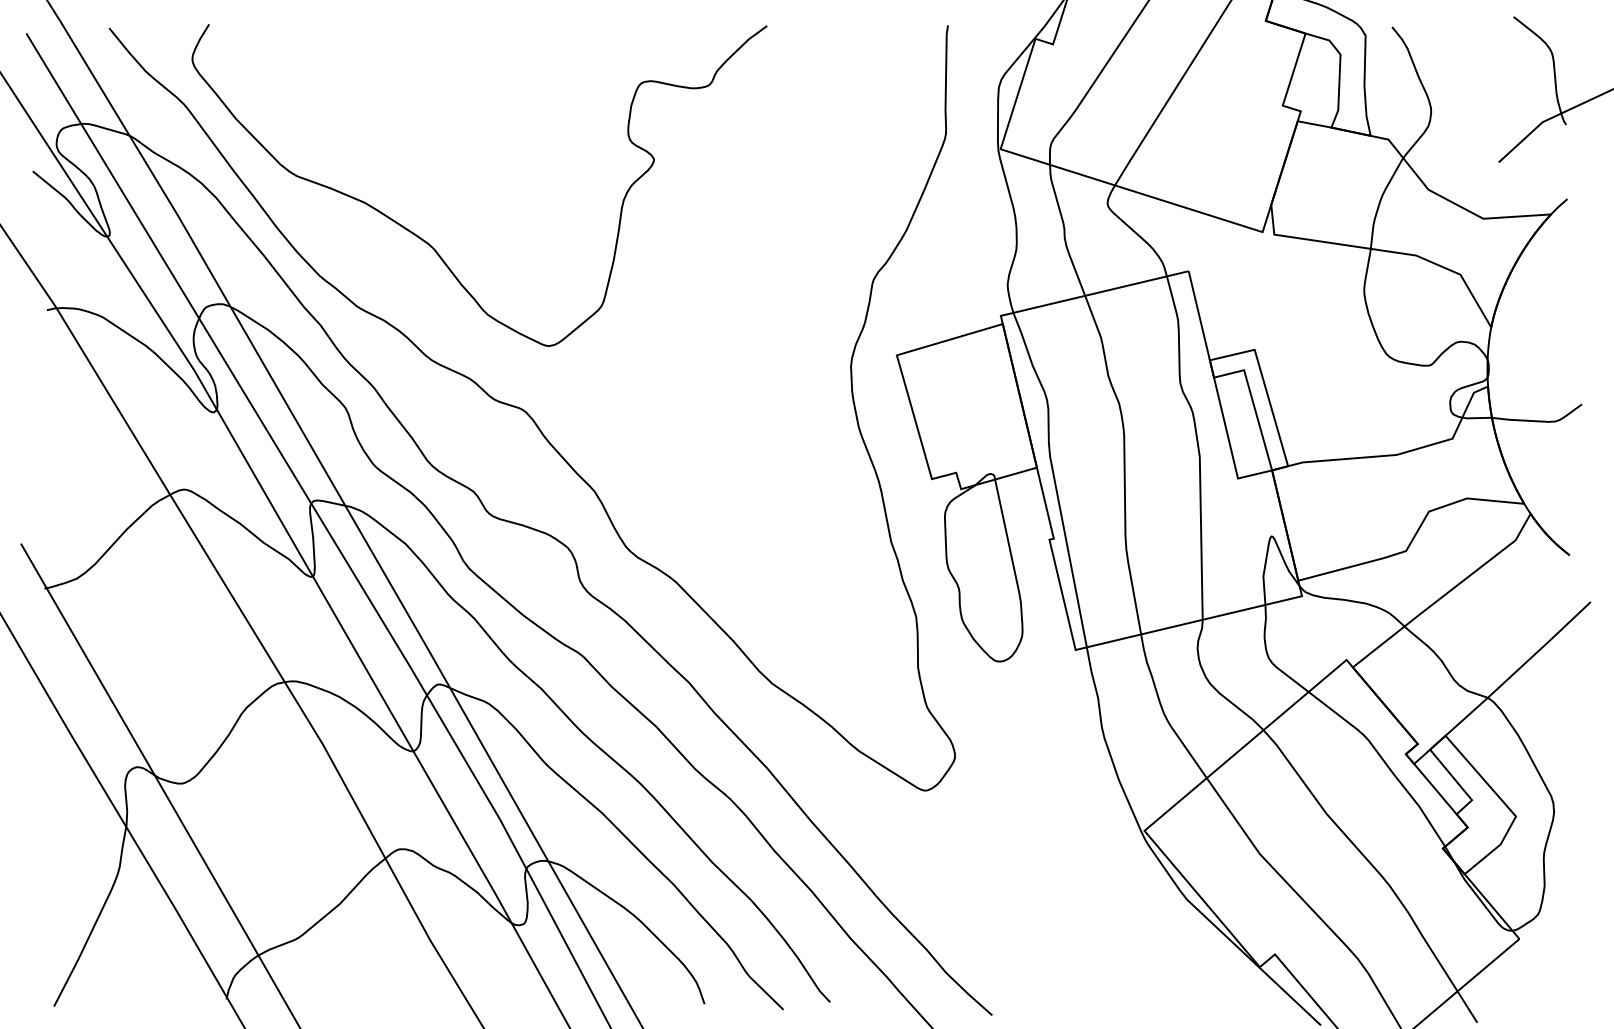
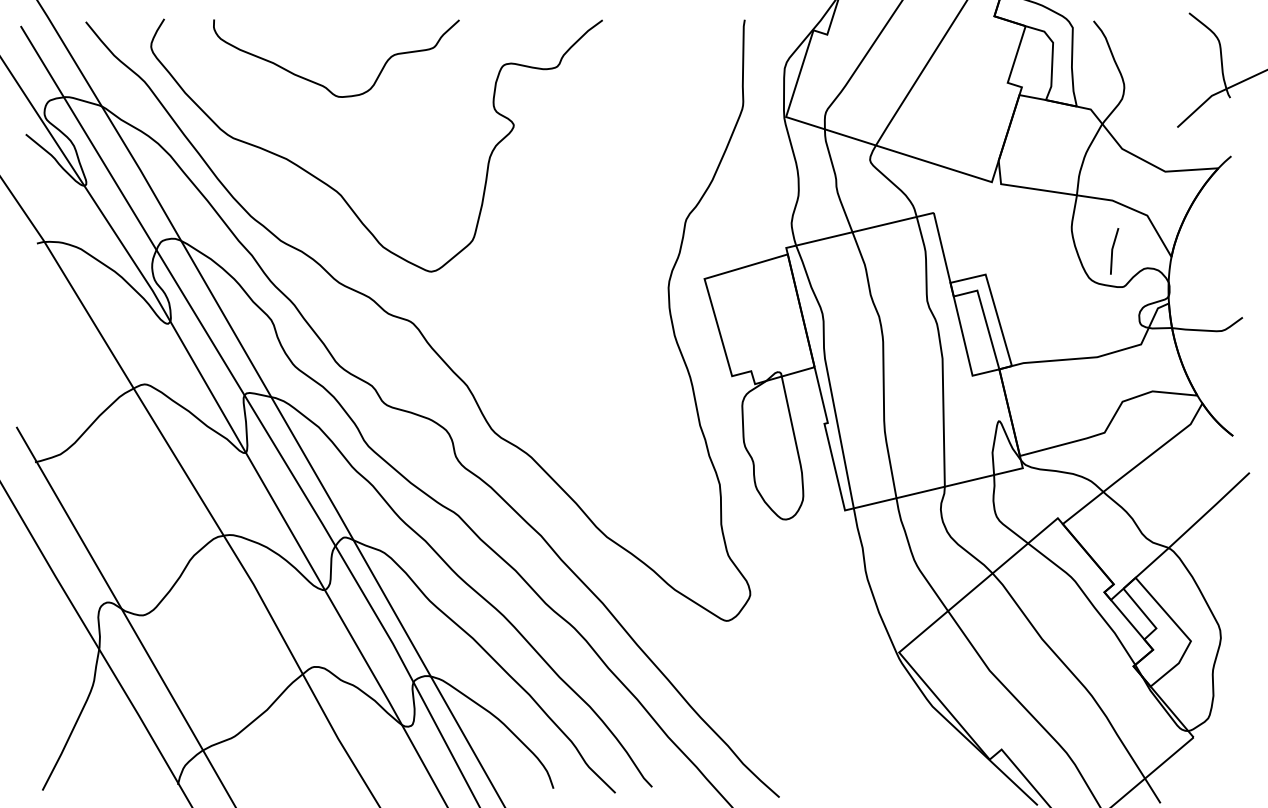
curve: (410, 107) -> (322, 84), added
line: (1417, 319) -> (1113, 250), added

